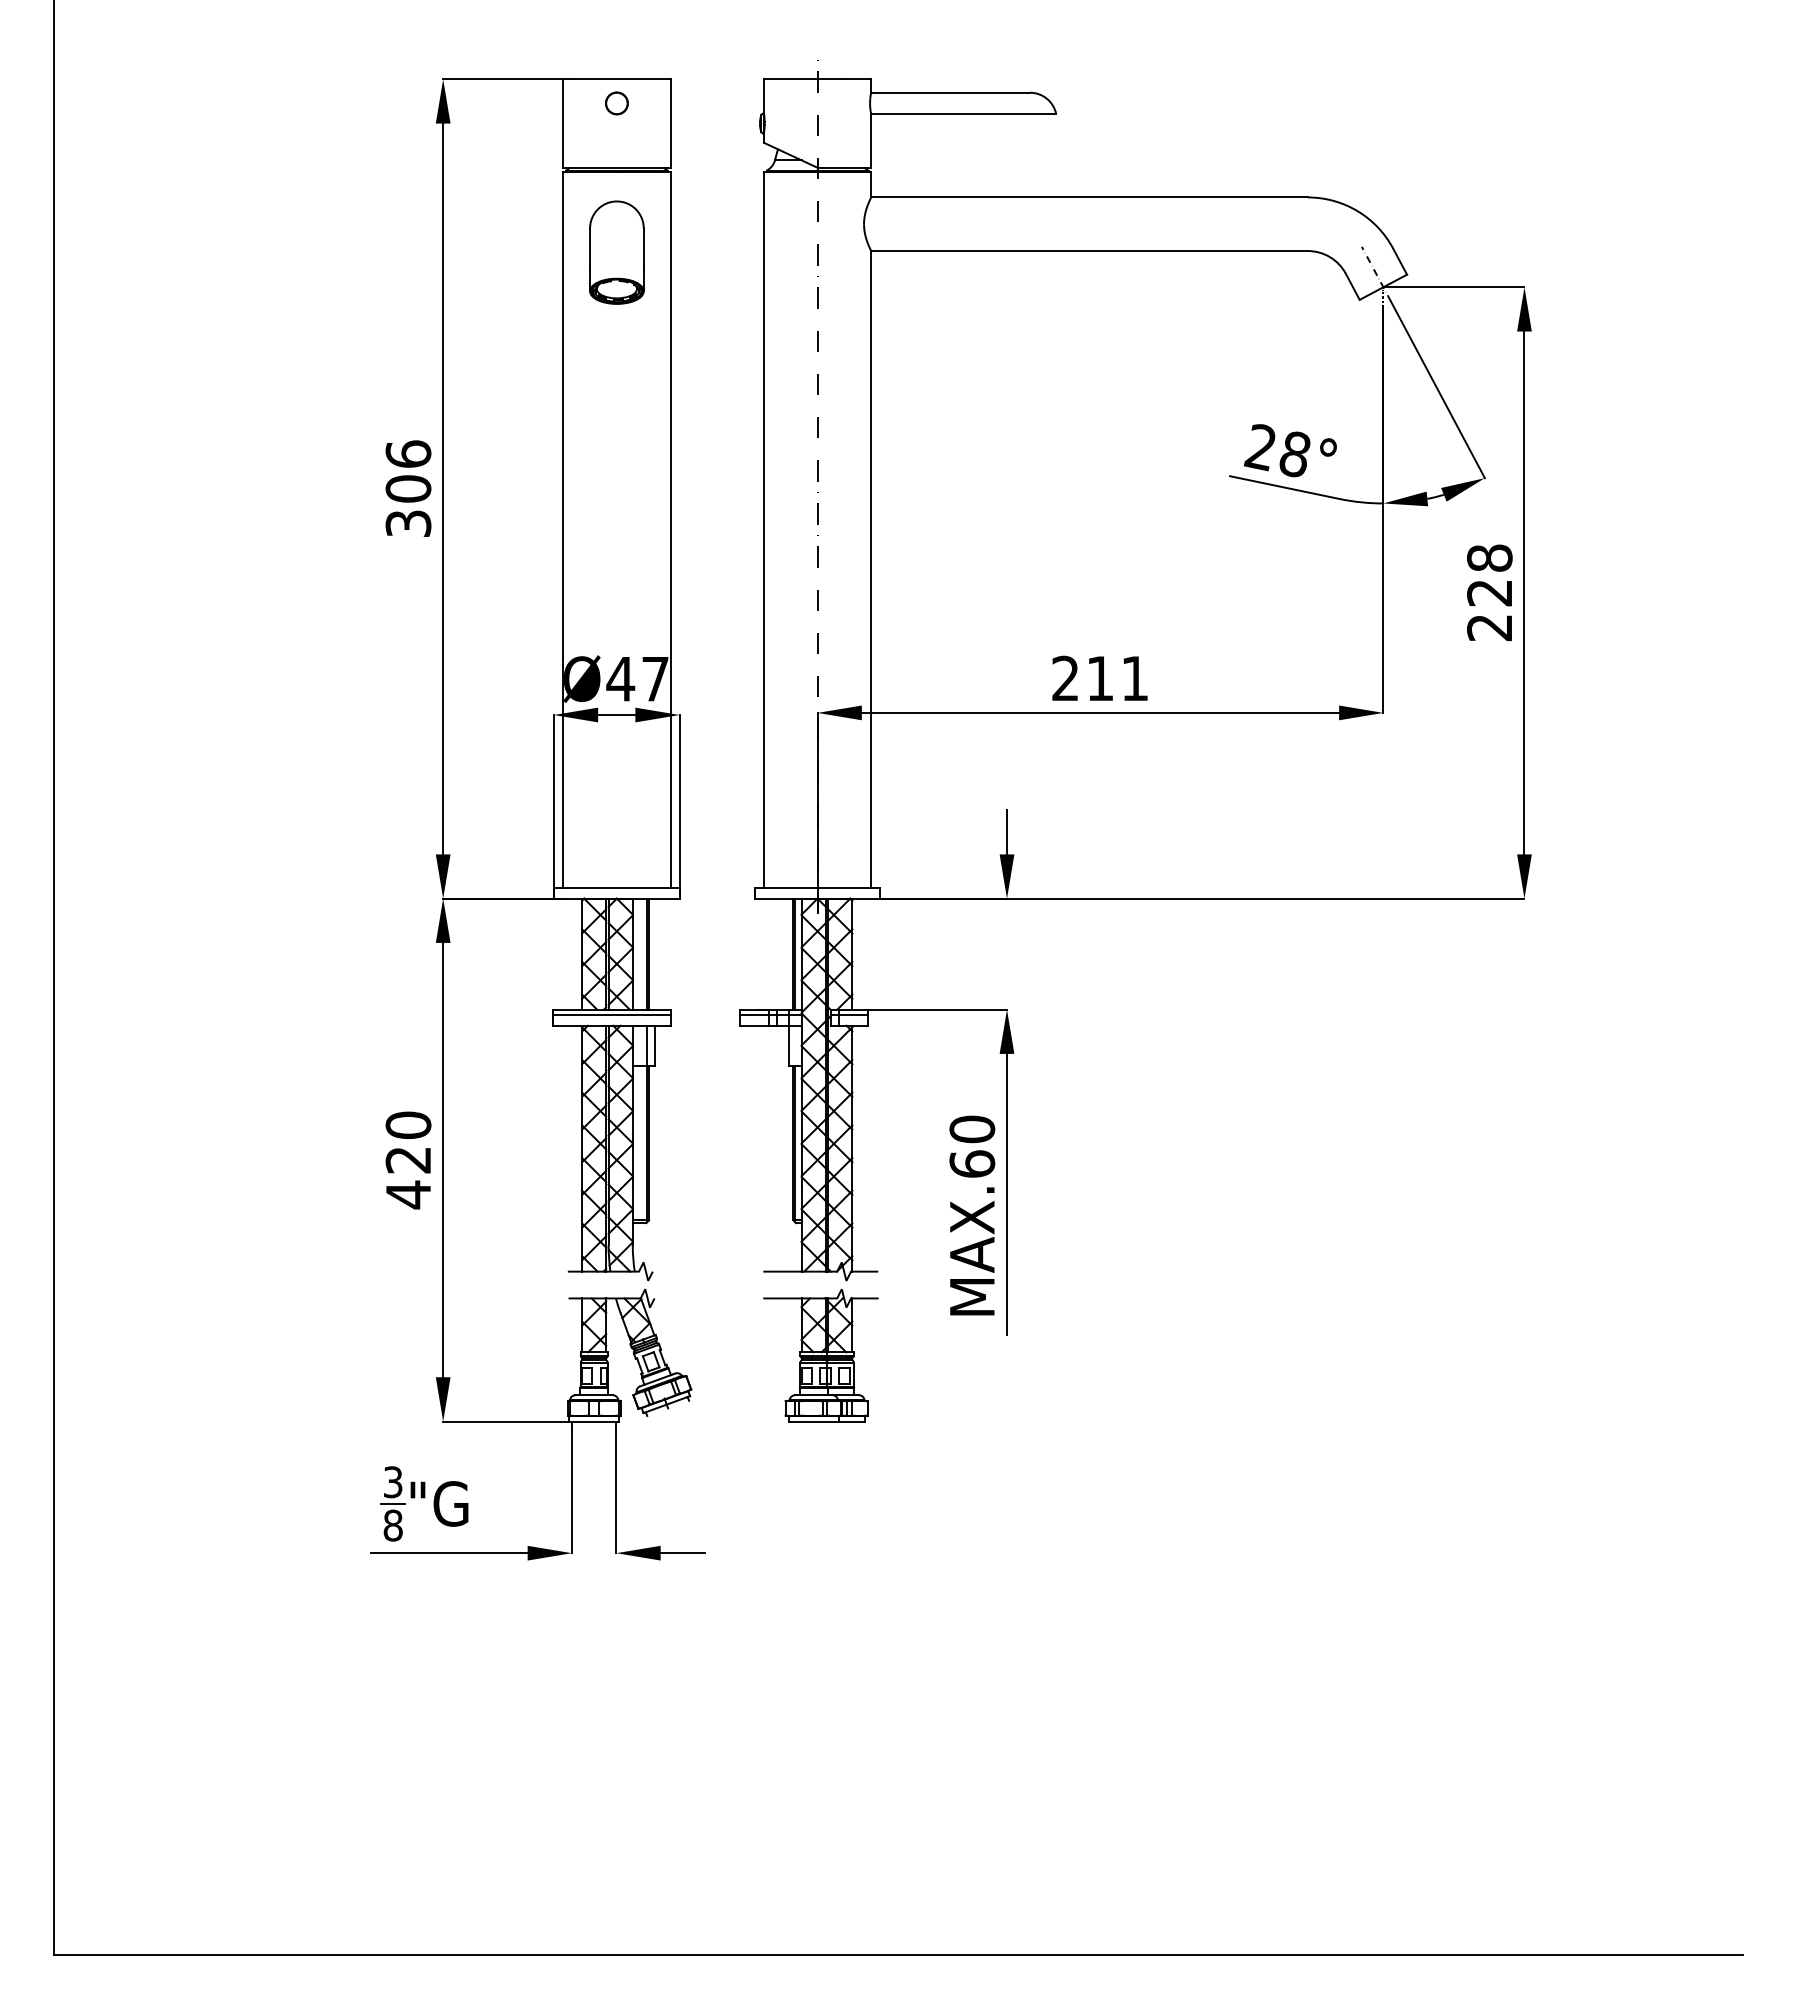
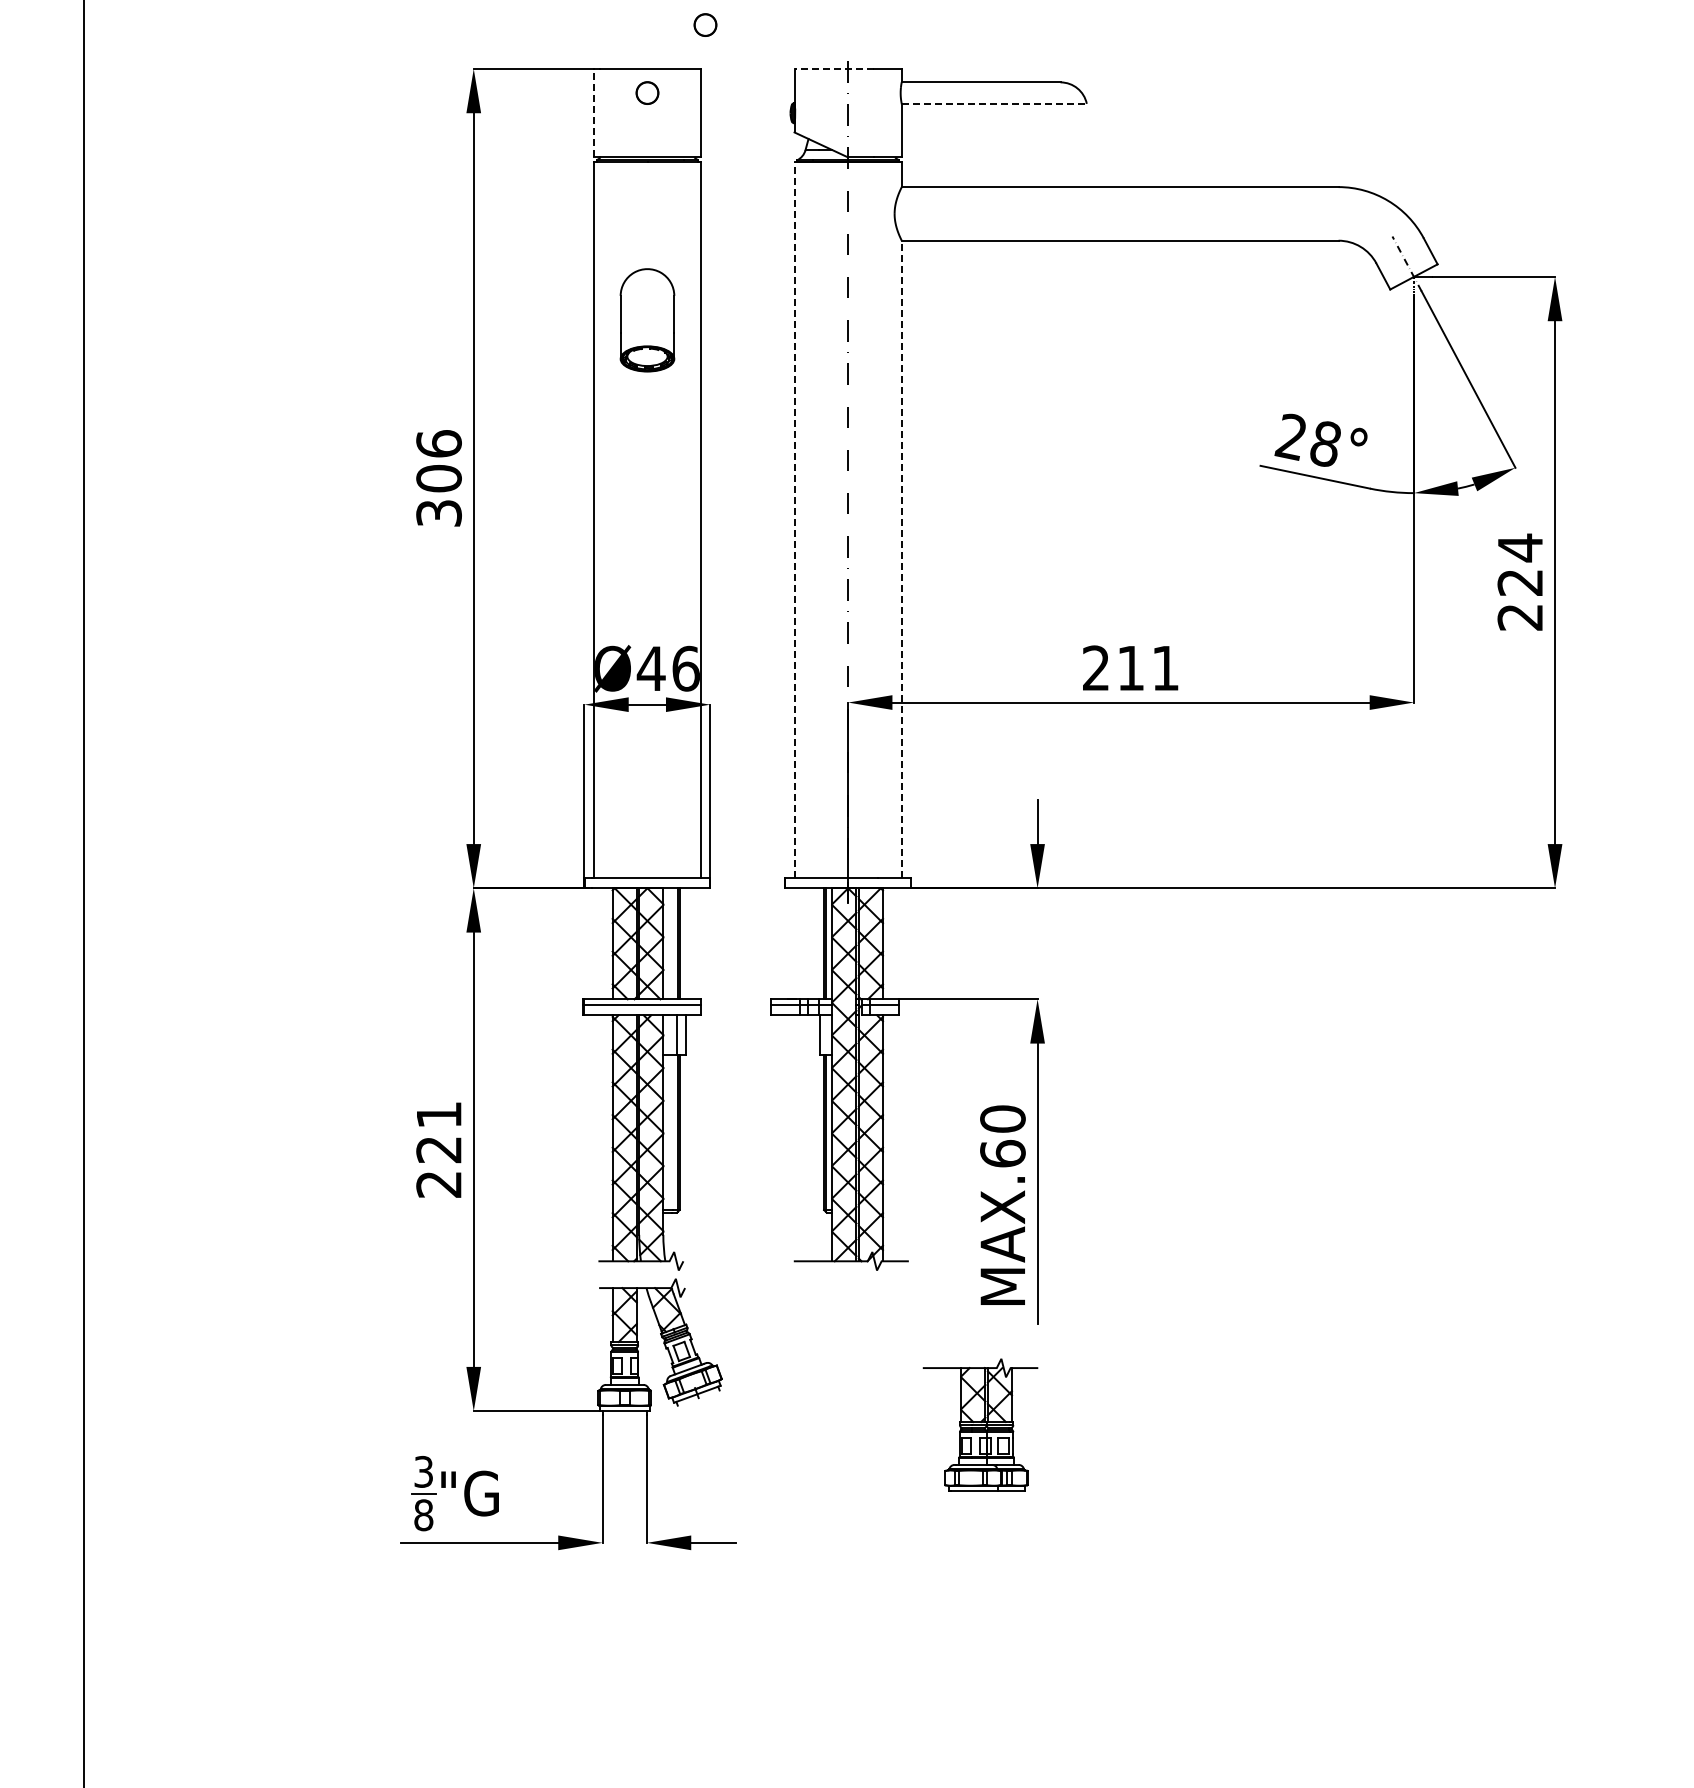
part: (674, 35) -> (705, 25), added
line: (803, 79) -> (834, 69), solid -> dashed
line: (963, 114) -> (994, 104), solid -> dashed
line: (563, 123) -> (594, 113), solid -> dashed
part: (616, 252) -> (647, 320), moved
line: (763, 529) -> (794, 519), solid -> dashed
text: (1489, 558) -> (1520, 548), 228 -> 224
line: (871, 569) -> (902, 559), solid -> dashed
text: (655, 678) -> (686, 668), Ø47 -> Ø46
text: (408, 1160) -> (439, 1150), 420 -> 221
part: (820, 1355) -> (980, 1425), moved

